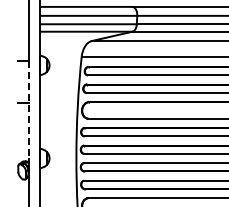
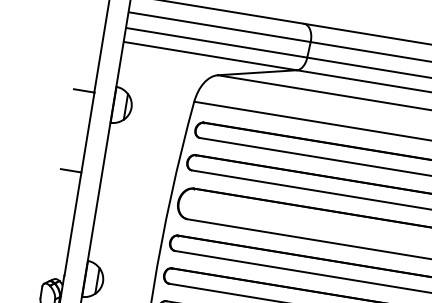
line: (28, 109) -> (78, 183), dashed -> solid

